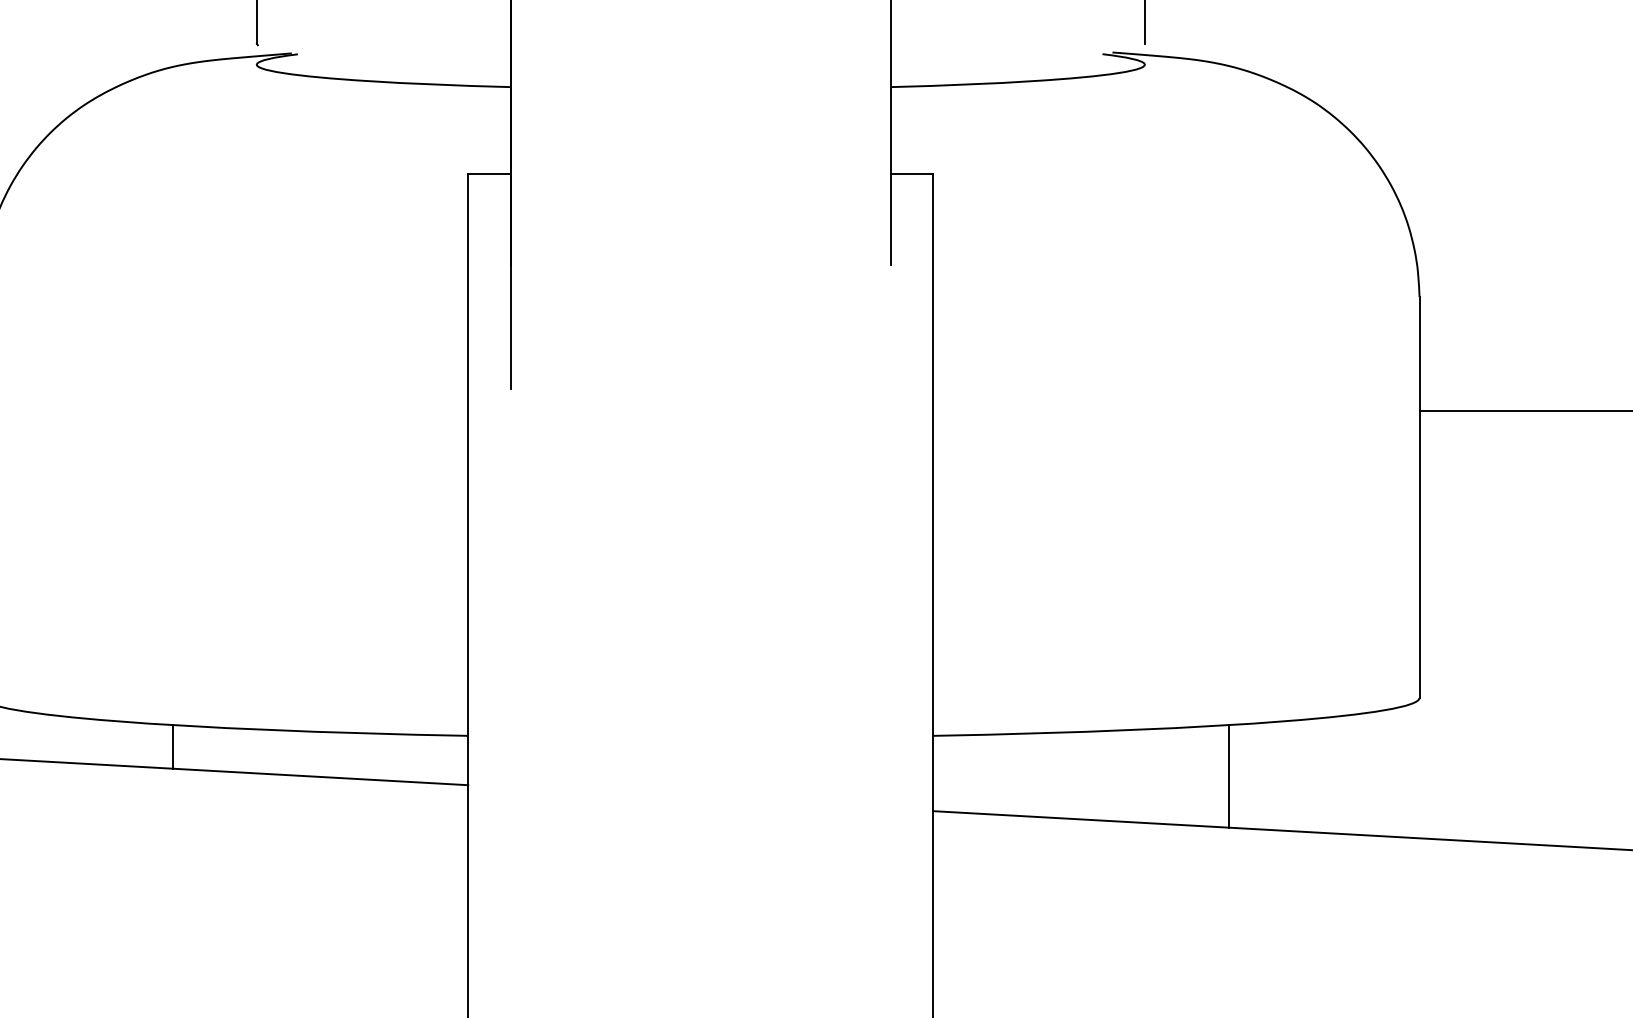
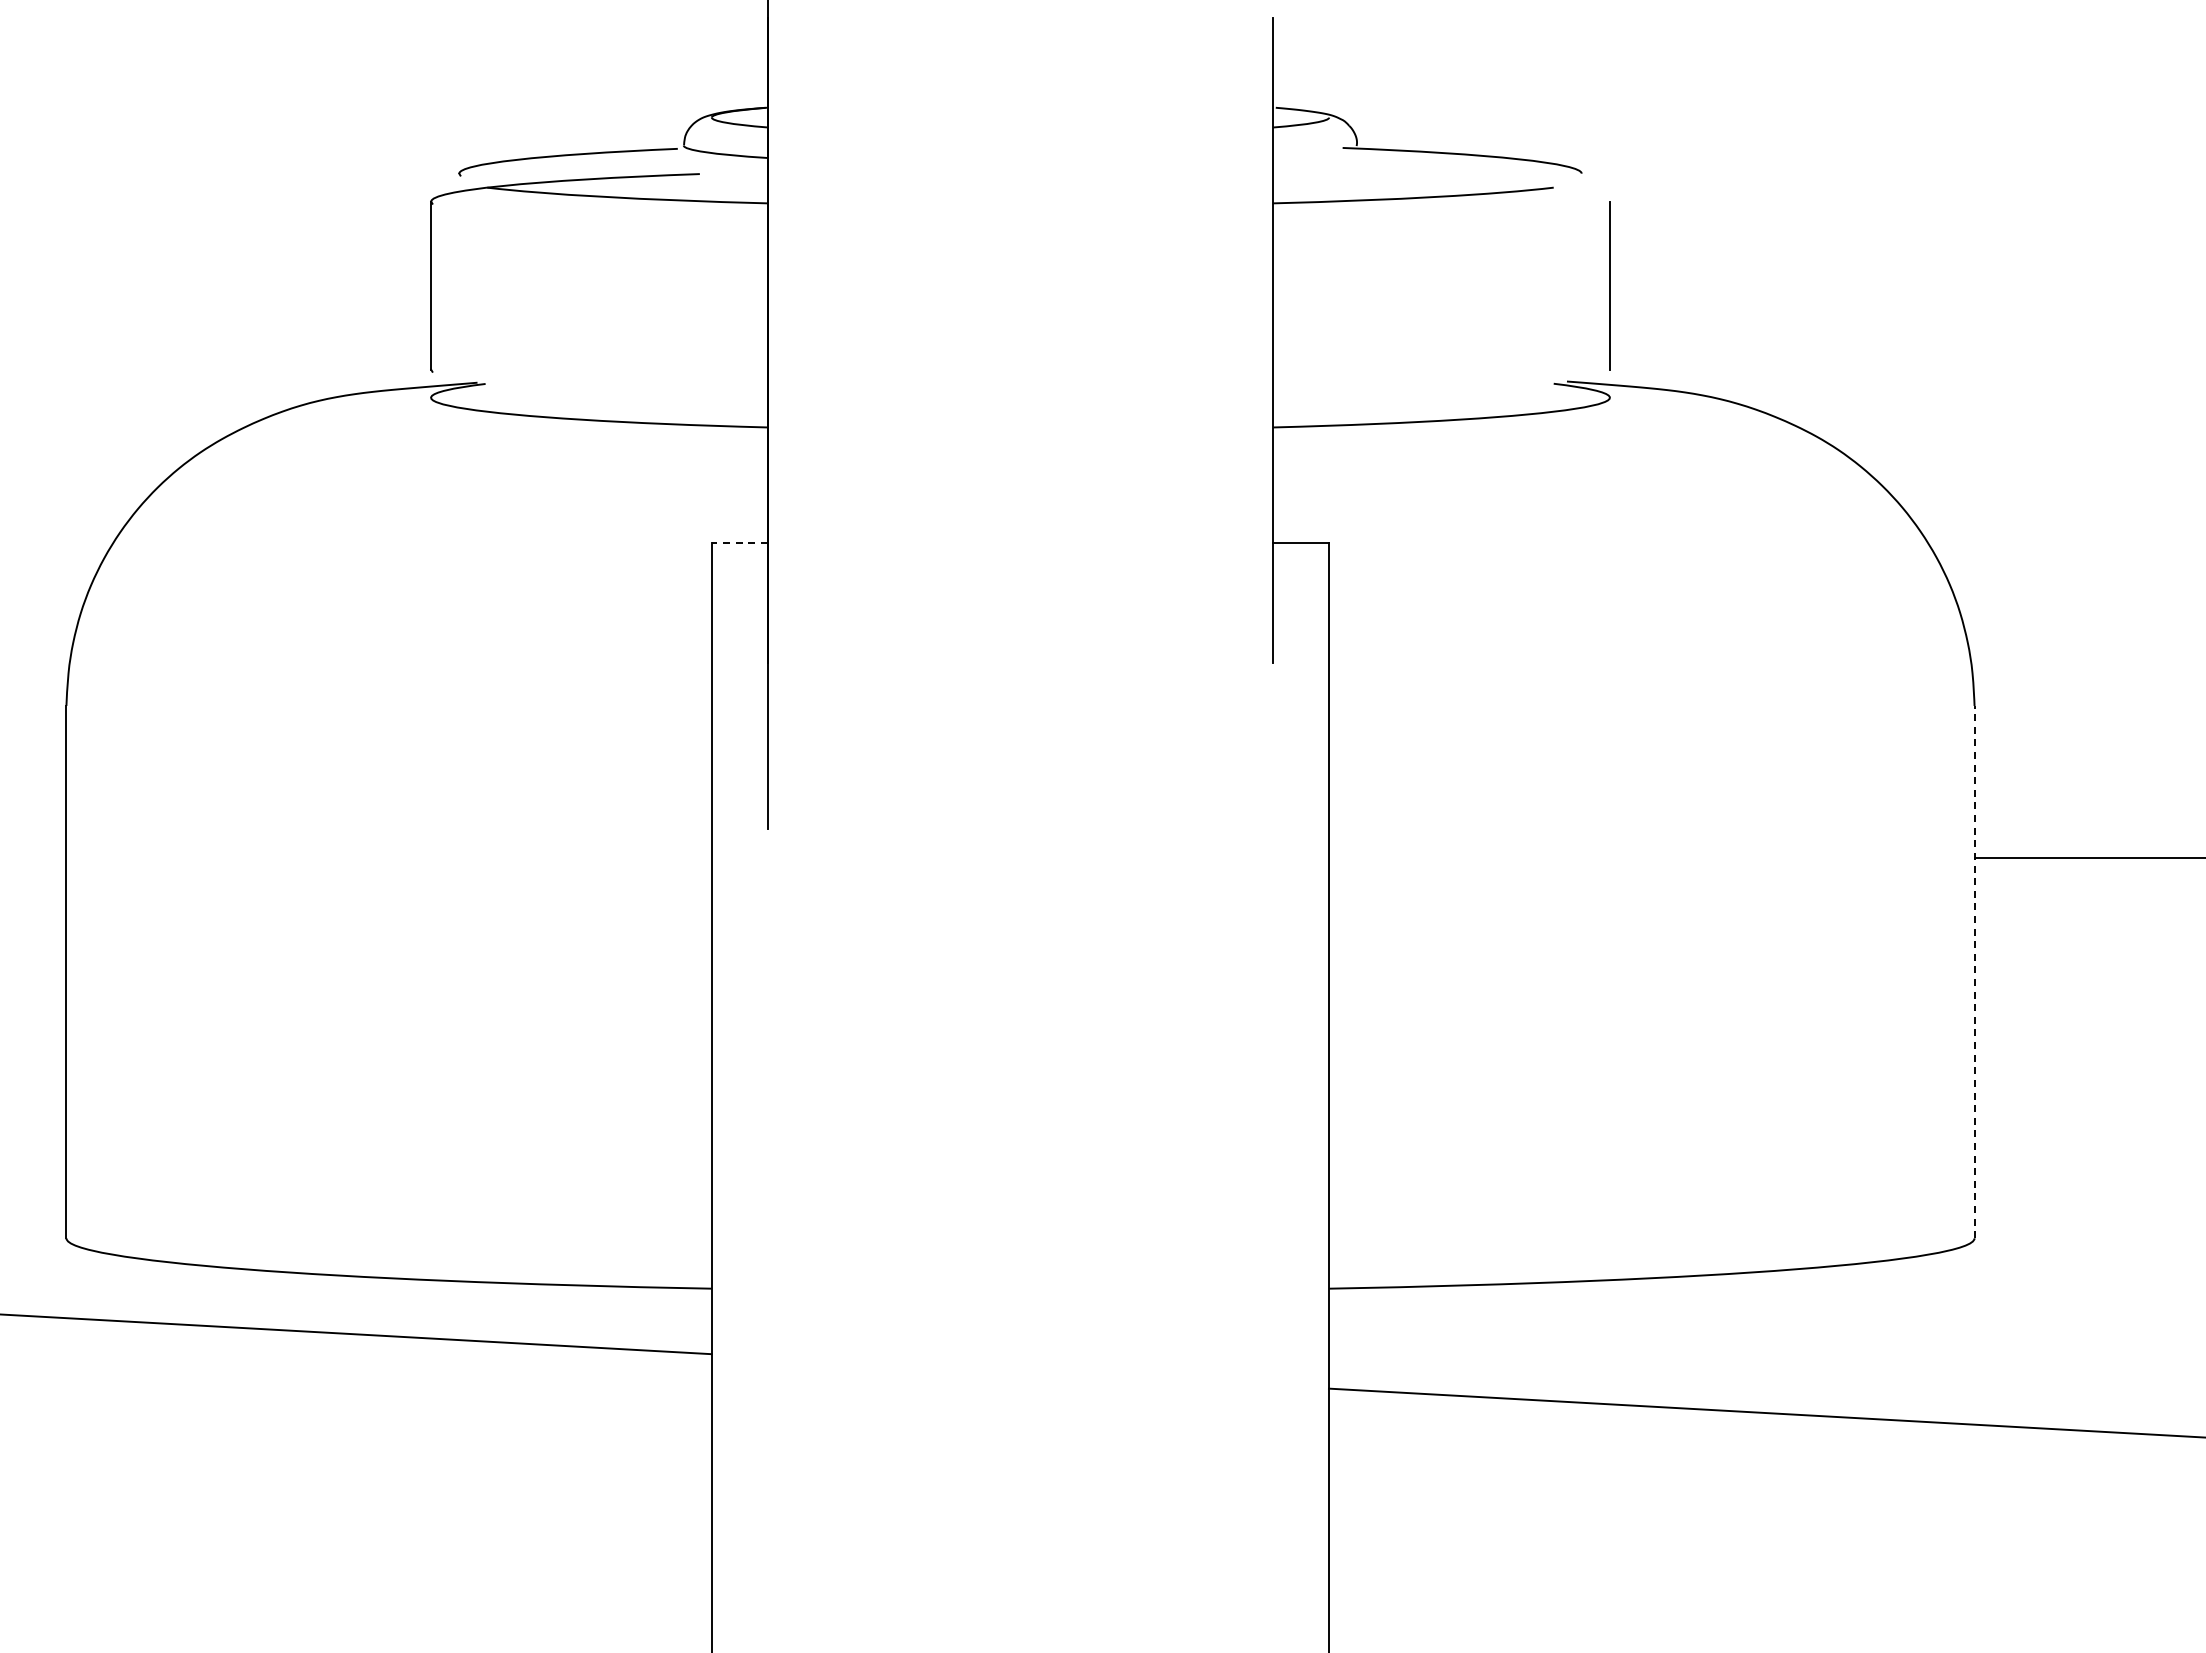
line: (489, 173) -> (739, 542), solid -> dashed
line: (1419, 496) -> (1974, 971), solid -> dashed
line: (172, 747) -> (319, 1303), removed
line: (1229, 776) -> (1722, 1342), removed

